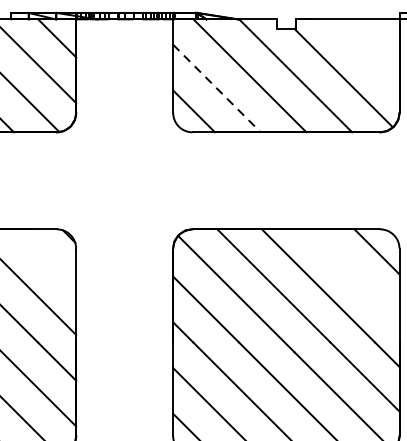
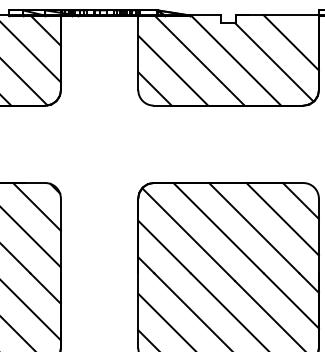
line: (363, 53) -> (290, 42), added
line: (217, 89) -> (173, 71), dashed -> solid
line: (45, 258) -> (36, 206), added
line: (353, 275) -> (282, 219), added

